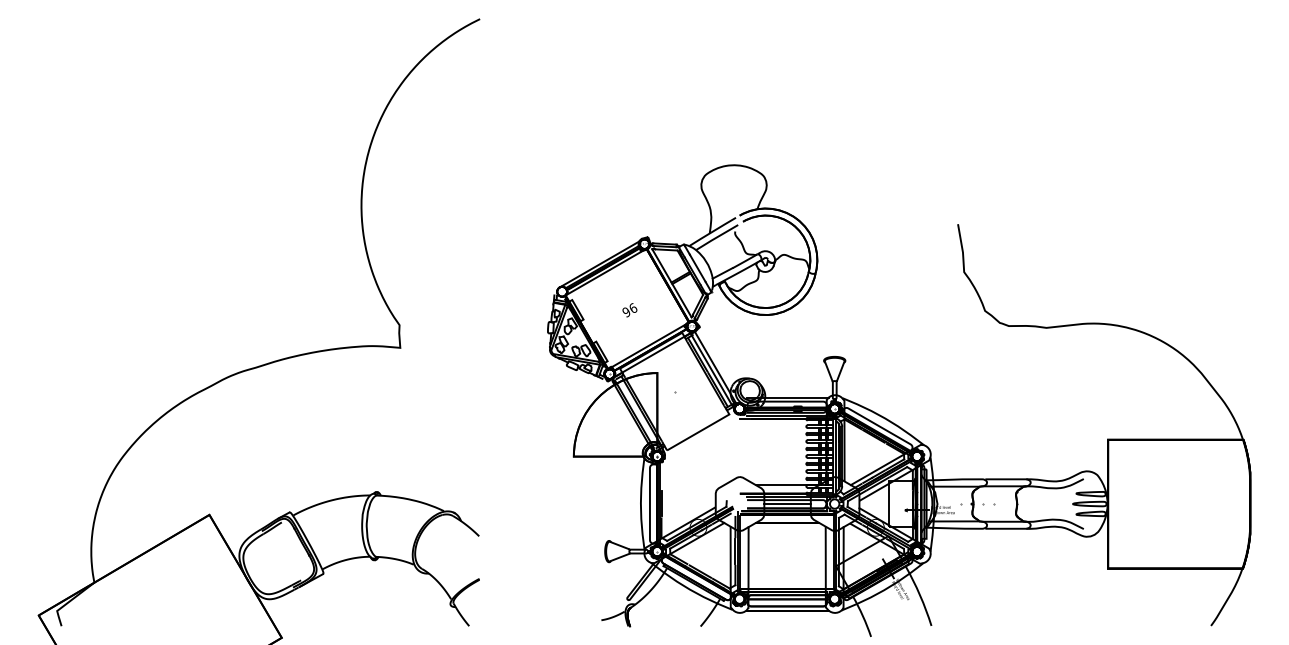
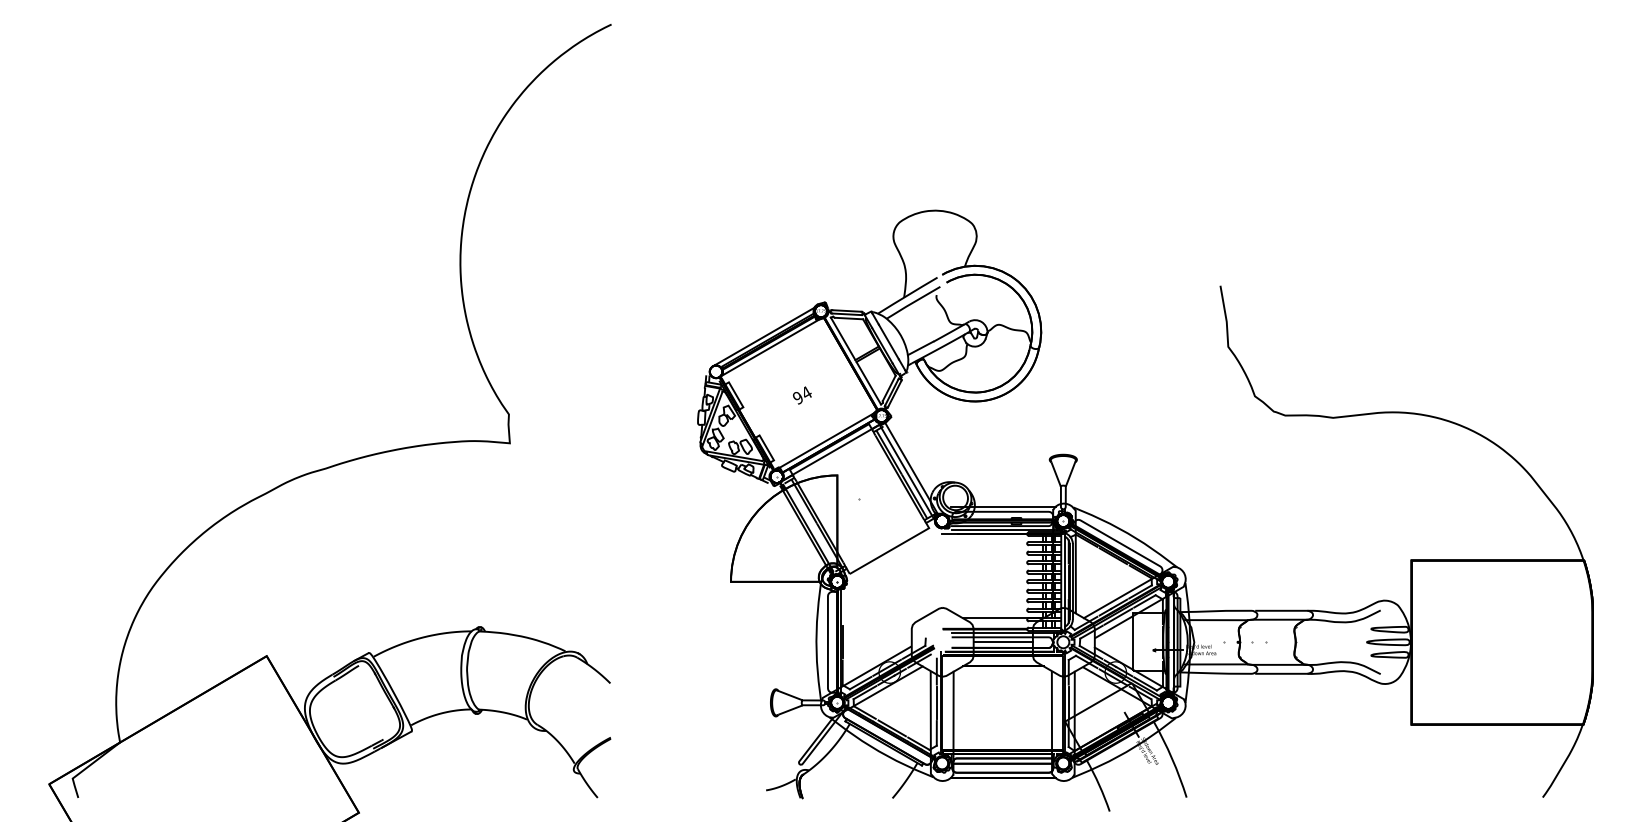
text: (633, 307) -> (806, 392), 96 -> 94

